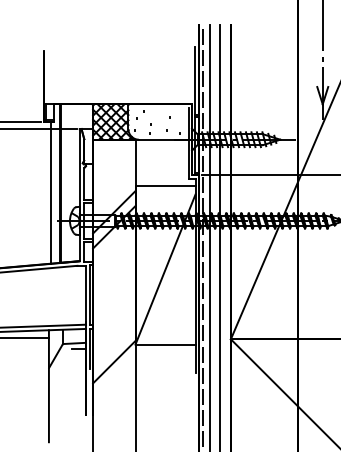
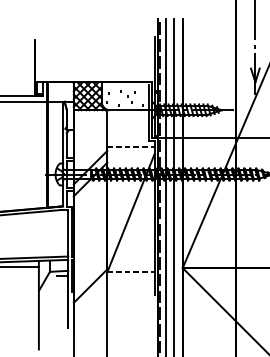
line: (166, 185) -> (131, 146), solid -> dashed
line: (50, 192) -> (40, 152), removed
line: (166, 344) -> (131, 272), solid -> dashed

